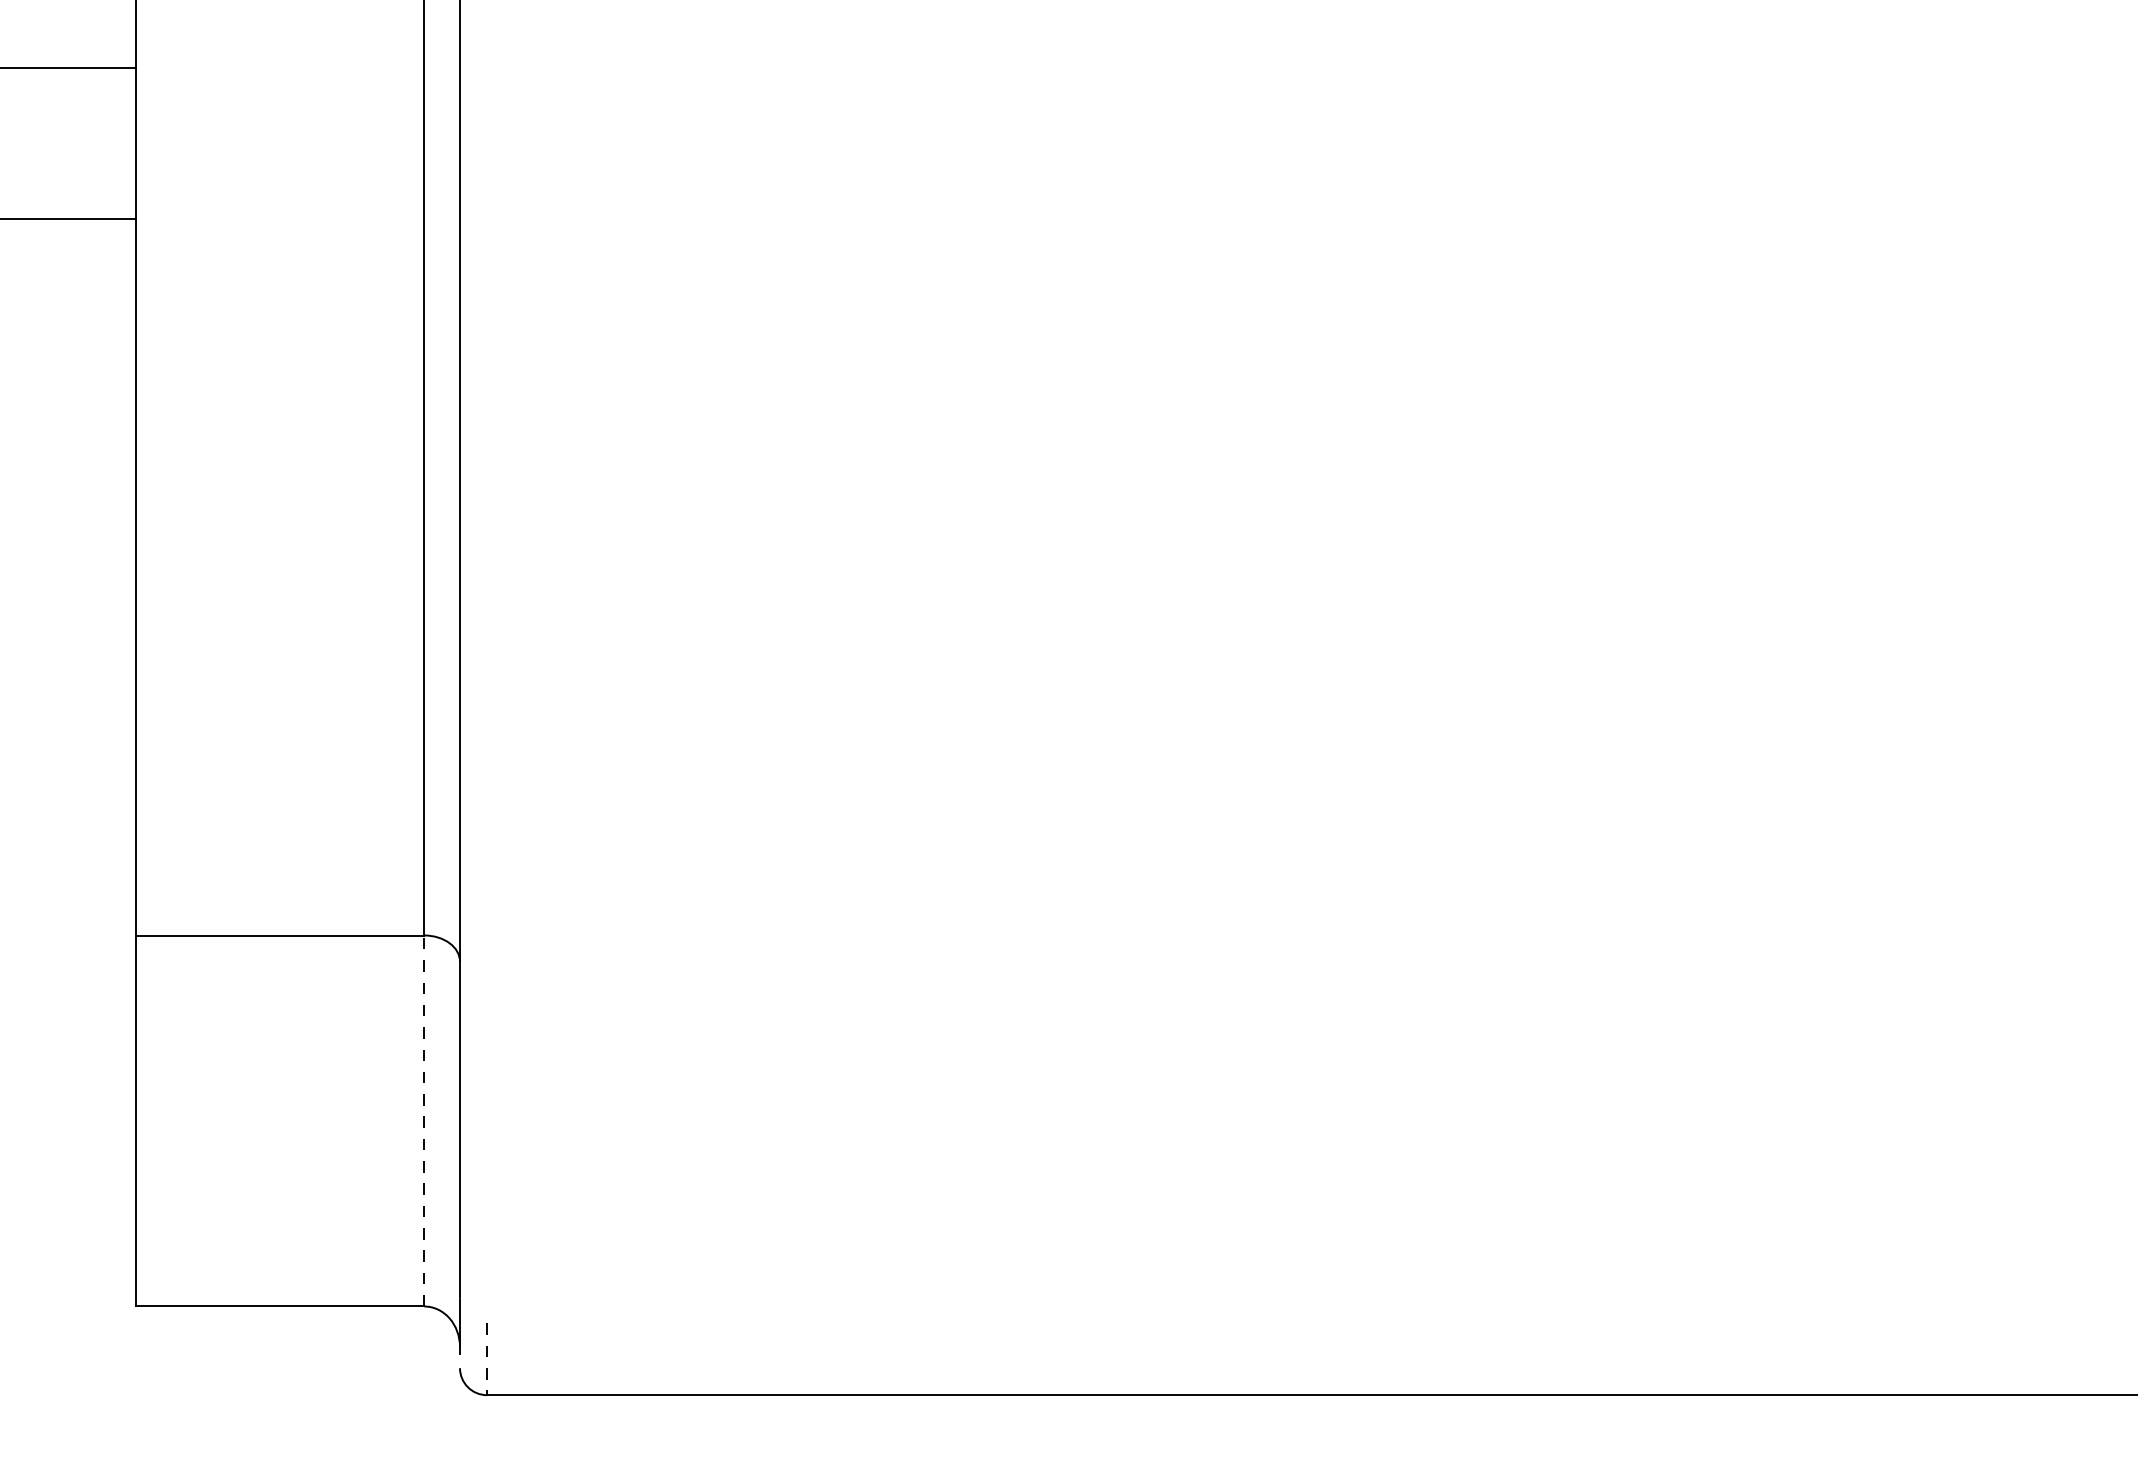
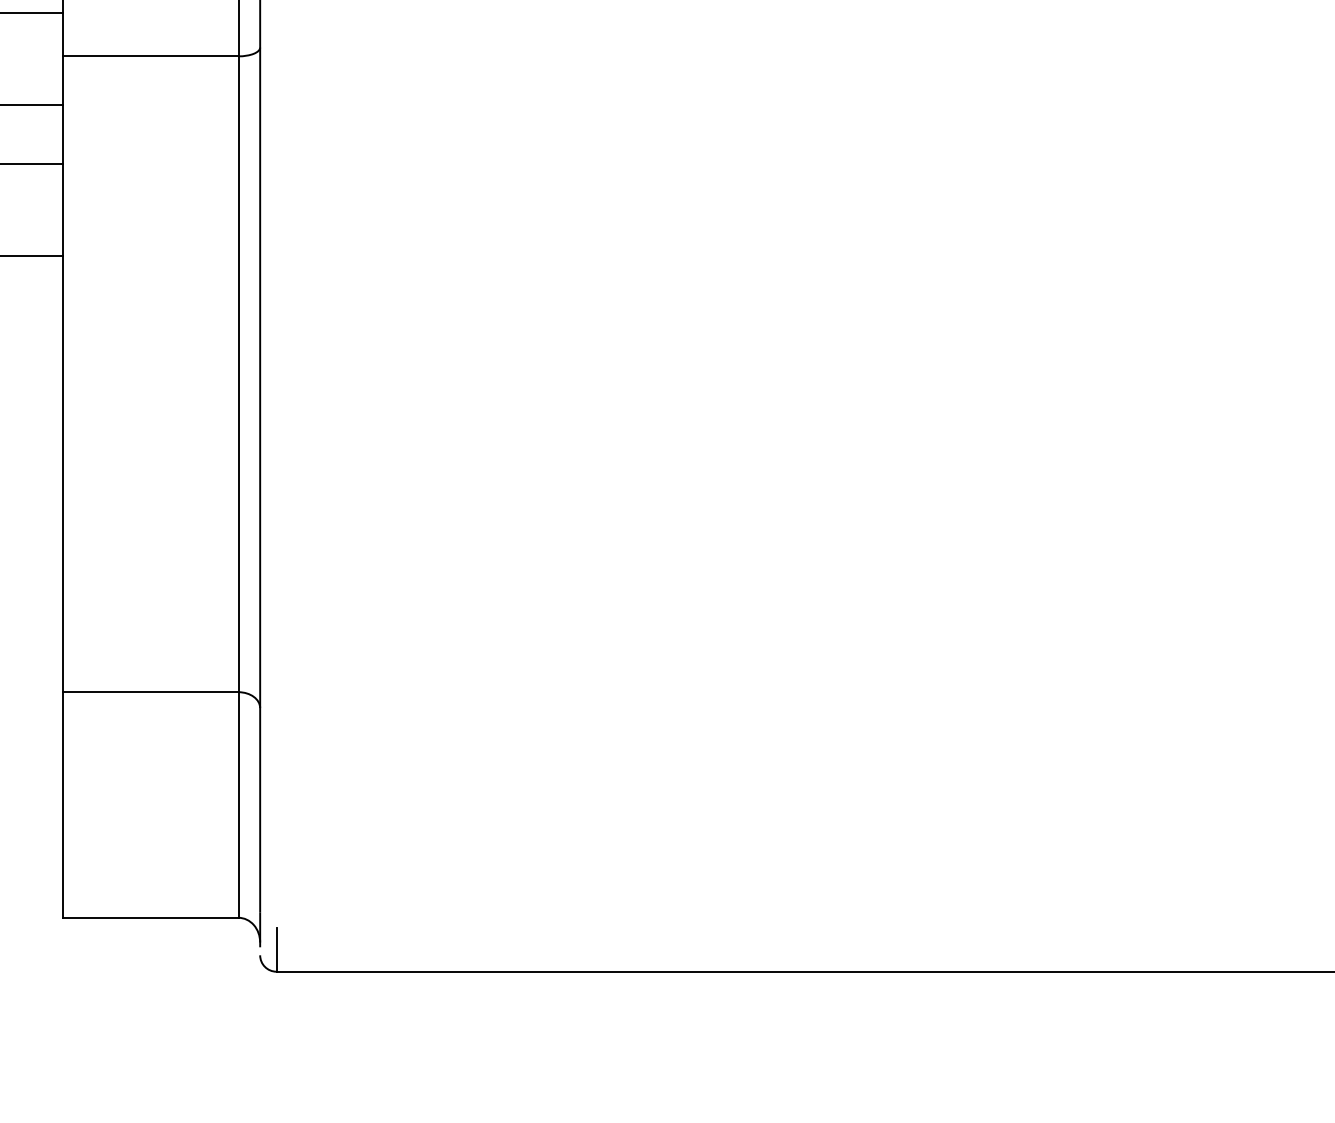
line: (424, 1121) -> (238, 805), dashed -> solid
line: (486, 1358) -> (276, 949), dashed -> solid

